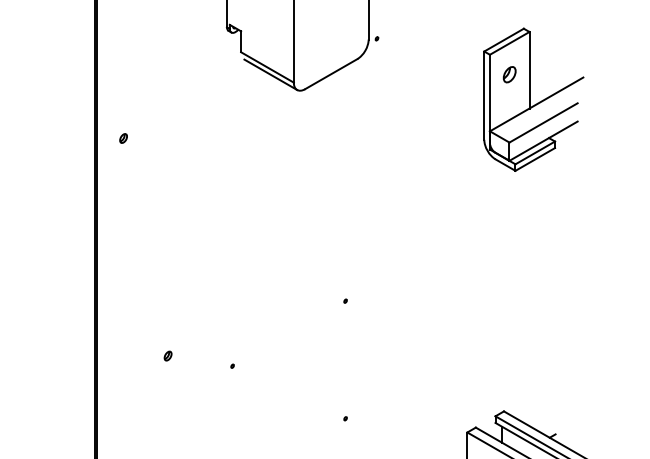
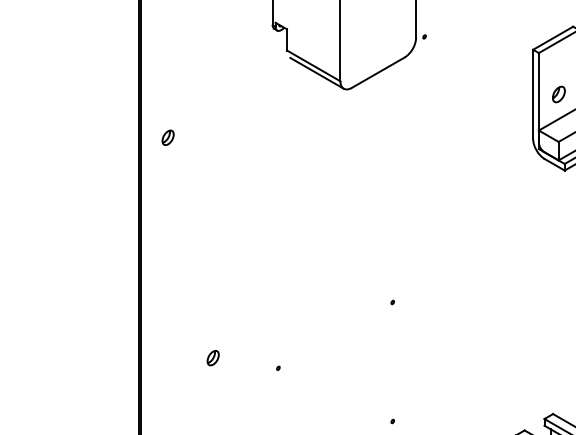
part: (509, 74) -> (558, 94), moved
part: (123, 138) -> (167, 137), size x1.6
part: (167, 355) -> (212, 357), size x1.6

